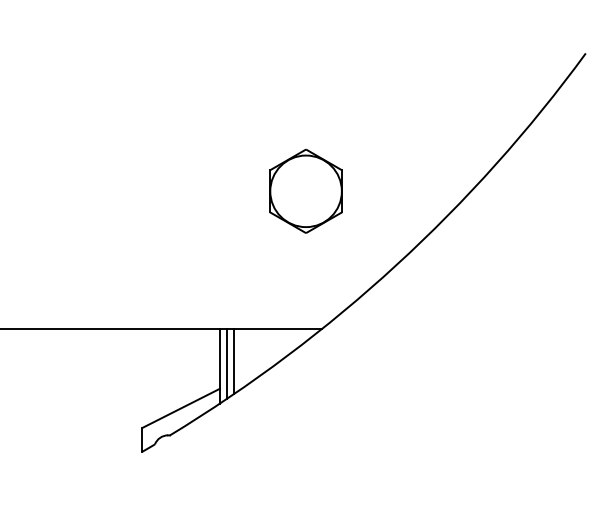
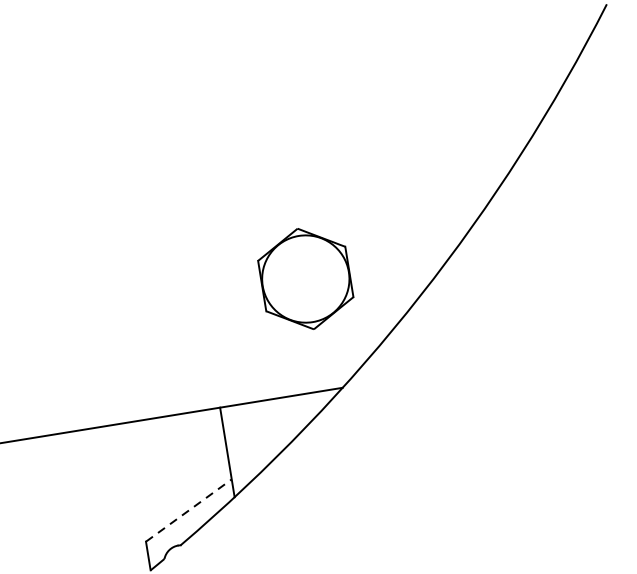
part: (305, 190) -> (304, 278), moved
line: (233, 361) -> (242, 443), removed
line: (226, 364) -> (234, 448), removed
line: (181, 408) -> (189, 510), solid -> dashed

